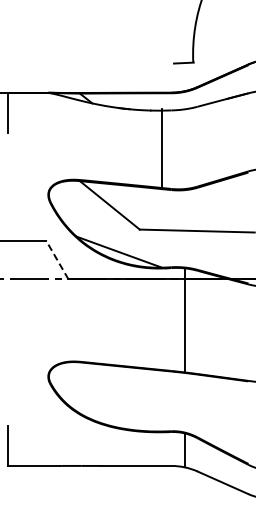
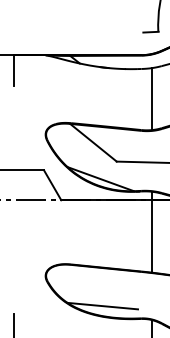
line: (162, 149) -> (152, 99), moved
line: (57, 259) -> (52, 184), dashed -> solid
line: (121, 415) -> (102, 306), added

